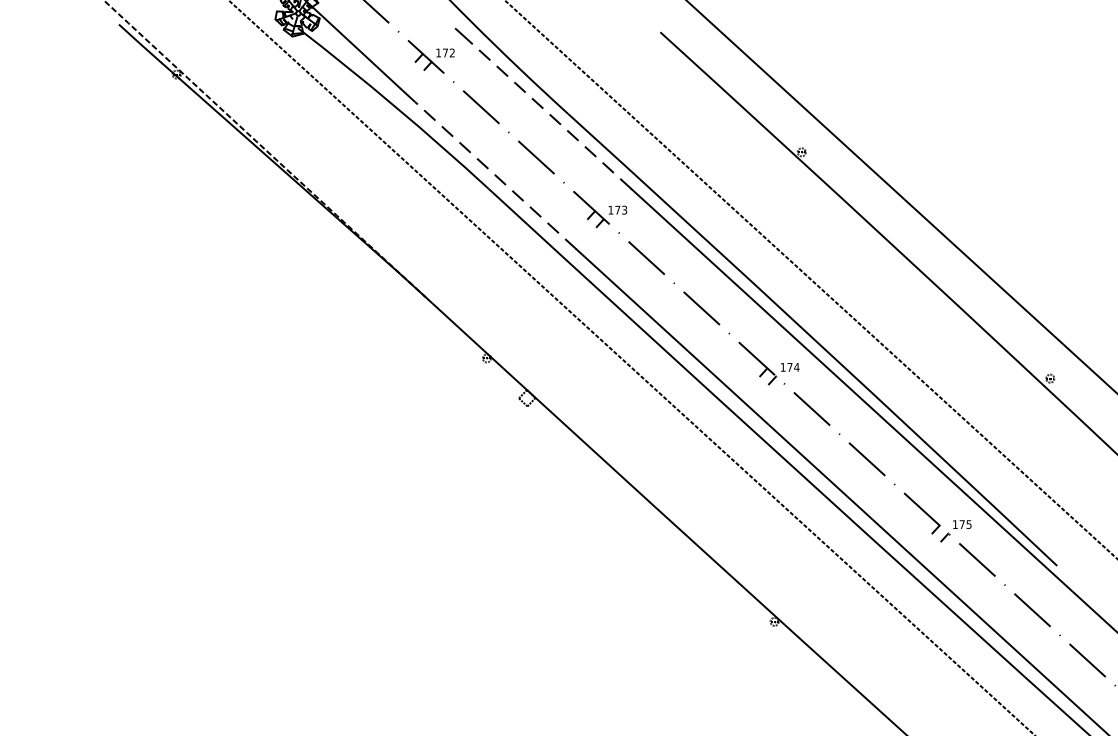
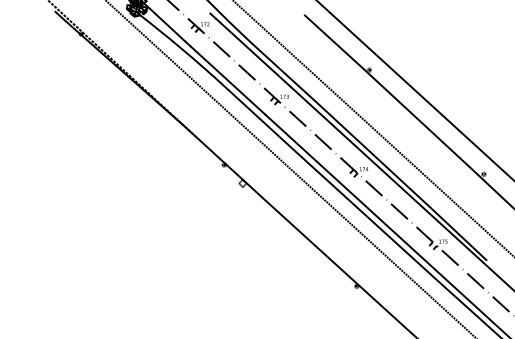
line: (550, 114) -> (253, 52), dashed -> solid
line: (493, 174) -> (227, 80), dashed -> solid

